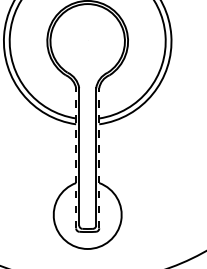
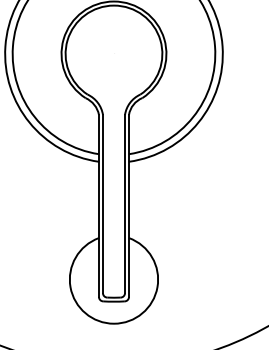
line: (75, 157) -> (98, 205), dashed -> solid
line: (99, 157) -> (129, 205), dashed -> solid

